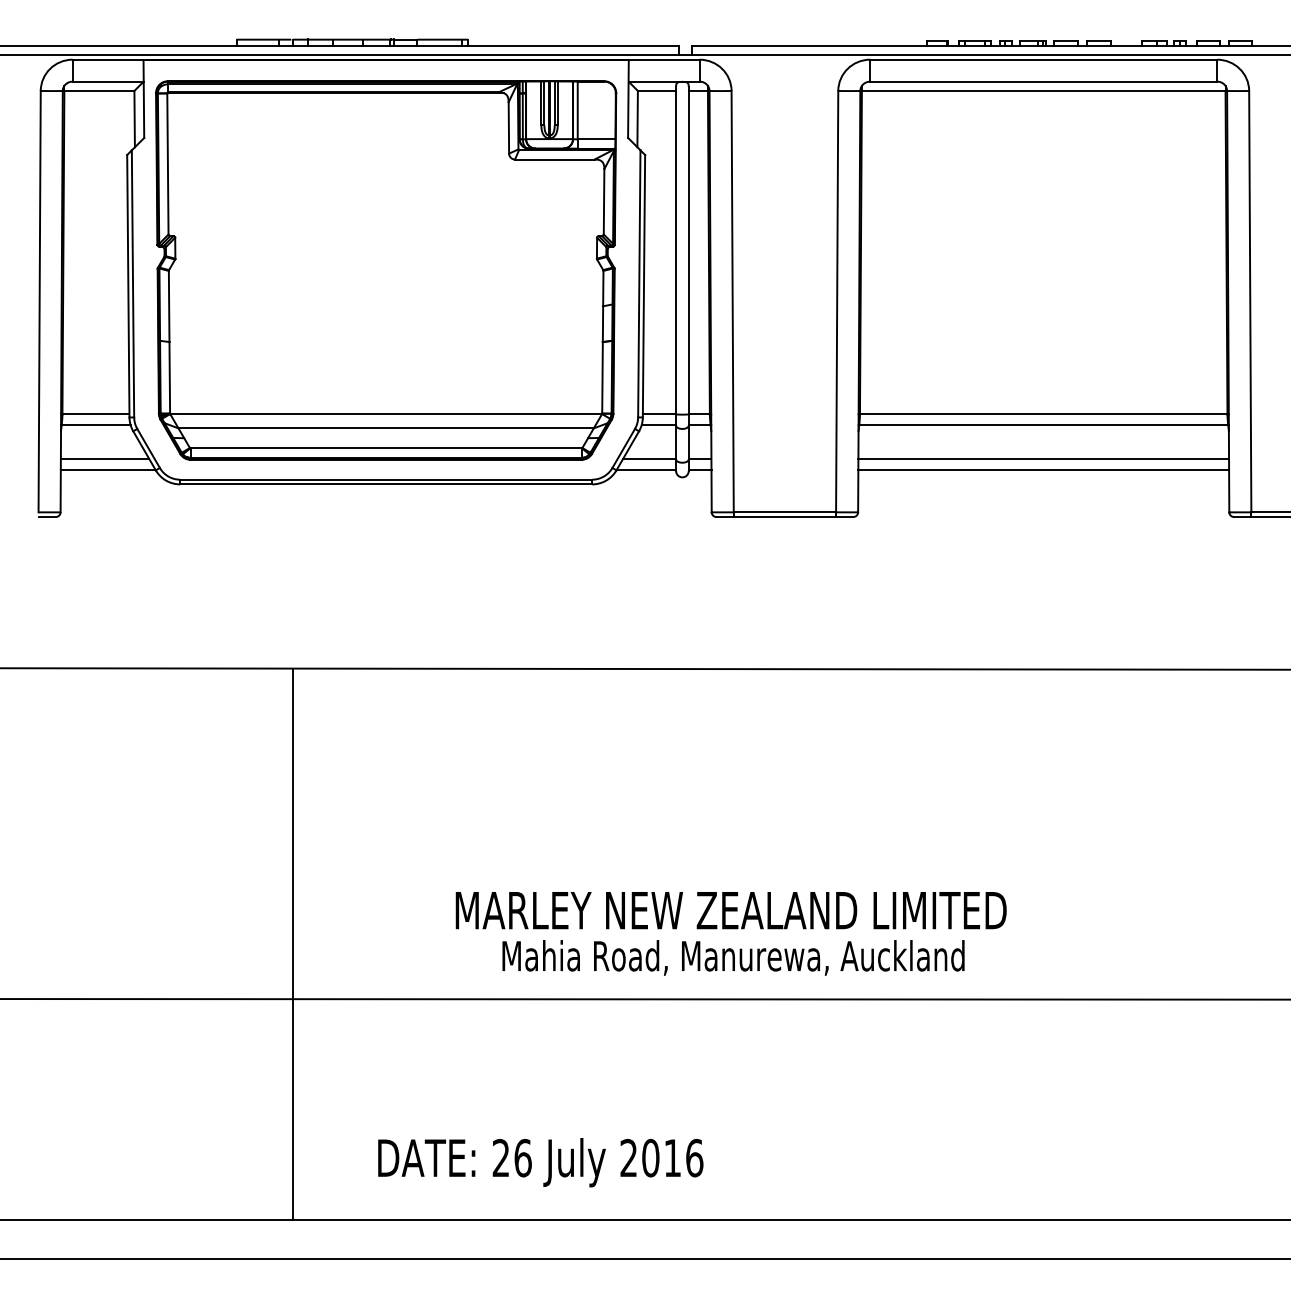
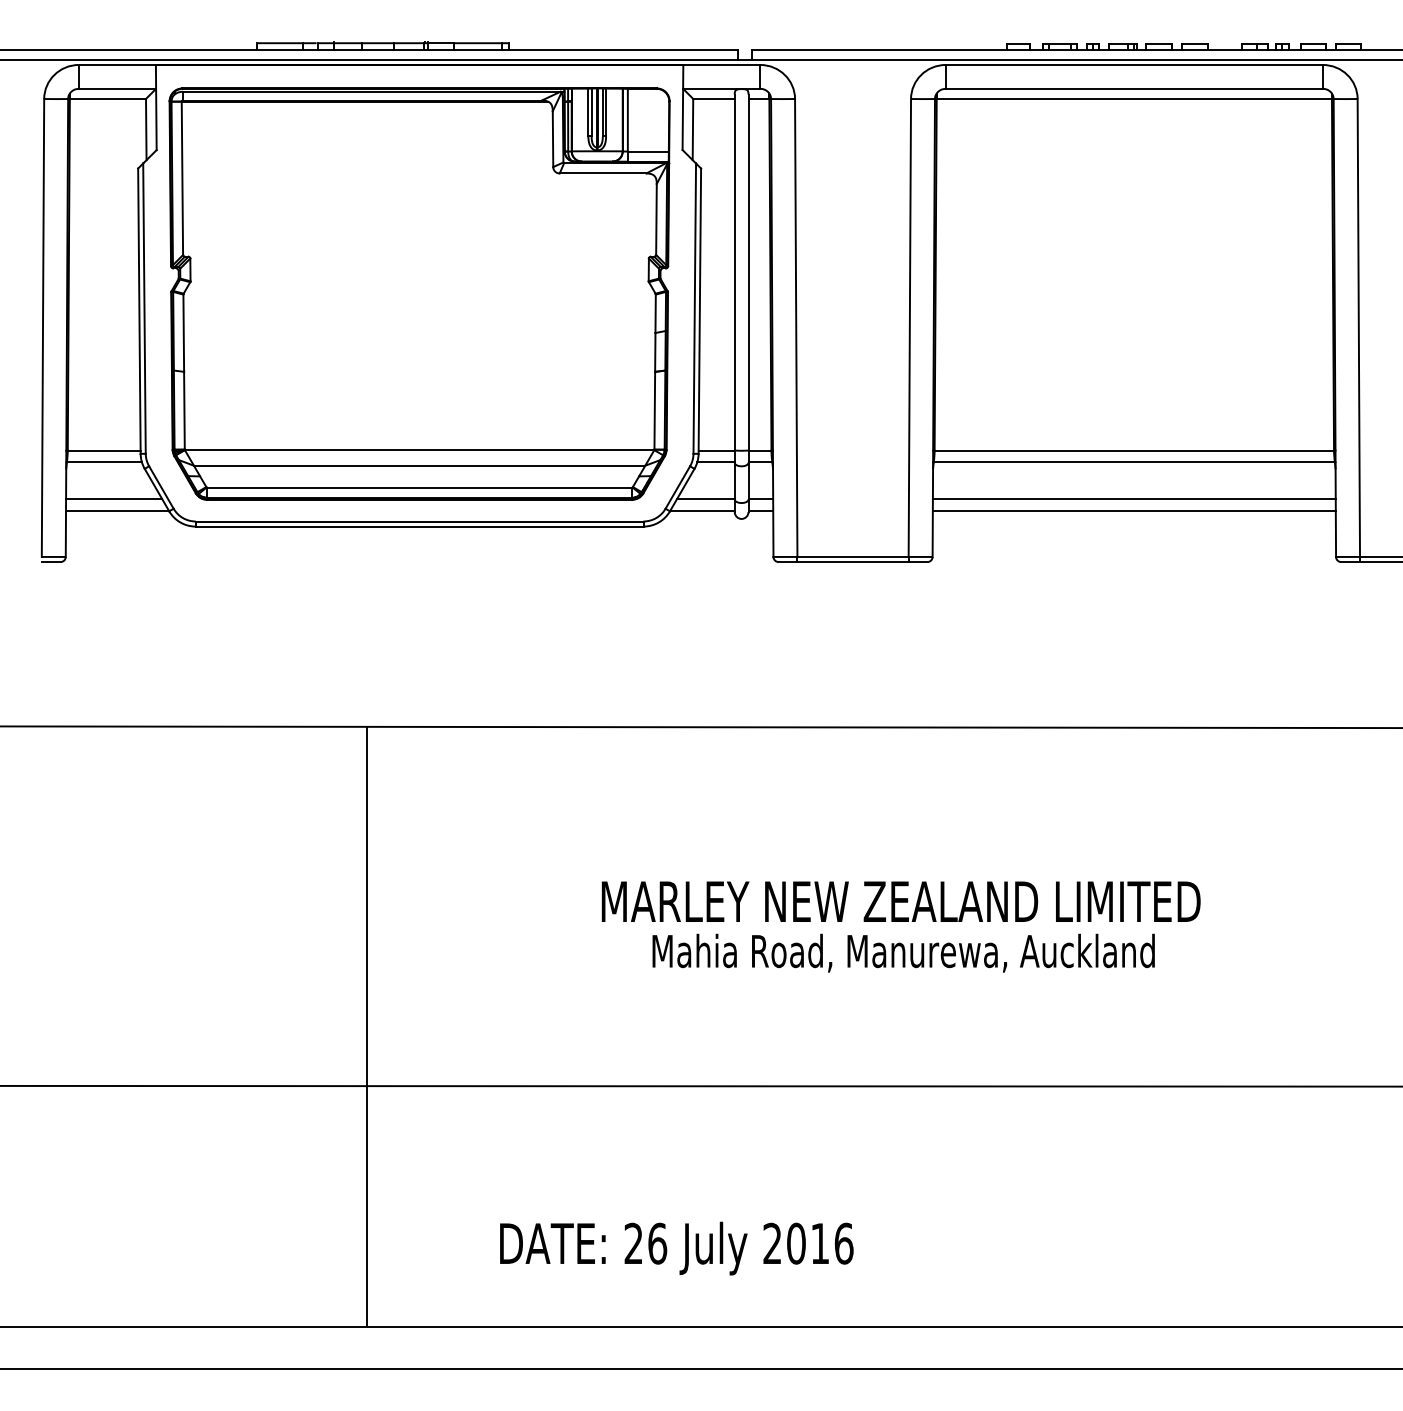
text: (730, 933) -> (900, 926), moved
line: (293, 944) -> (367, 1026), moved
text: (540, 1162) -> (676, 1248), moved

